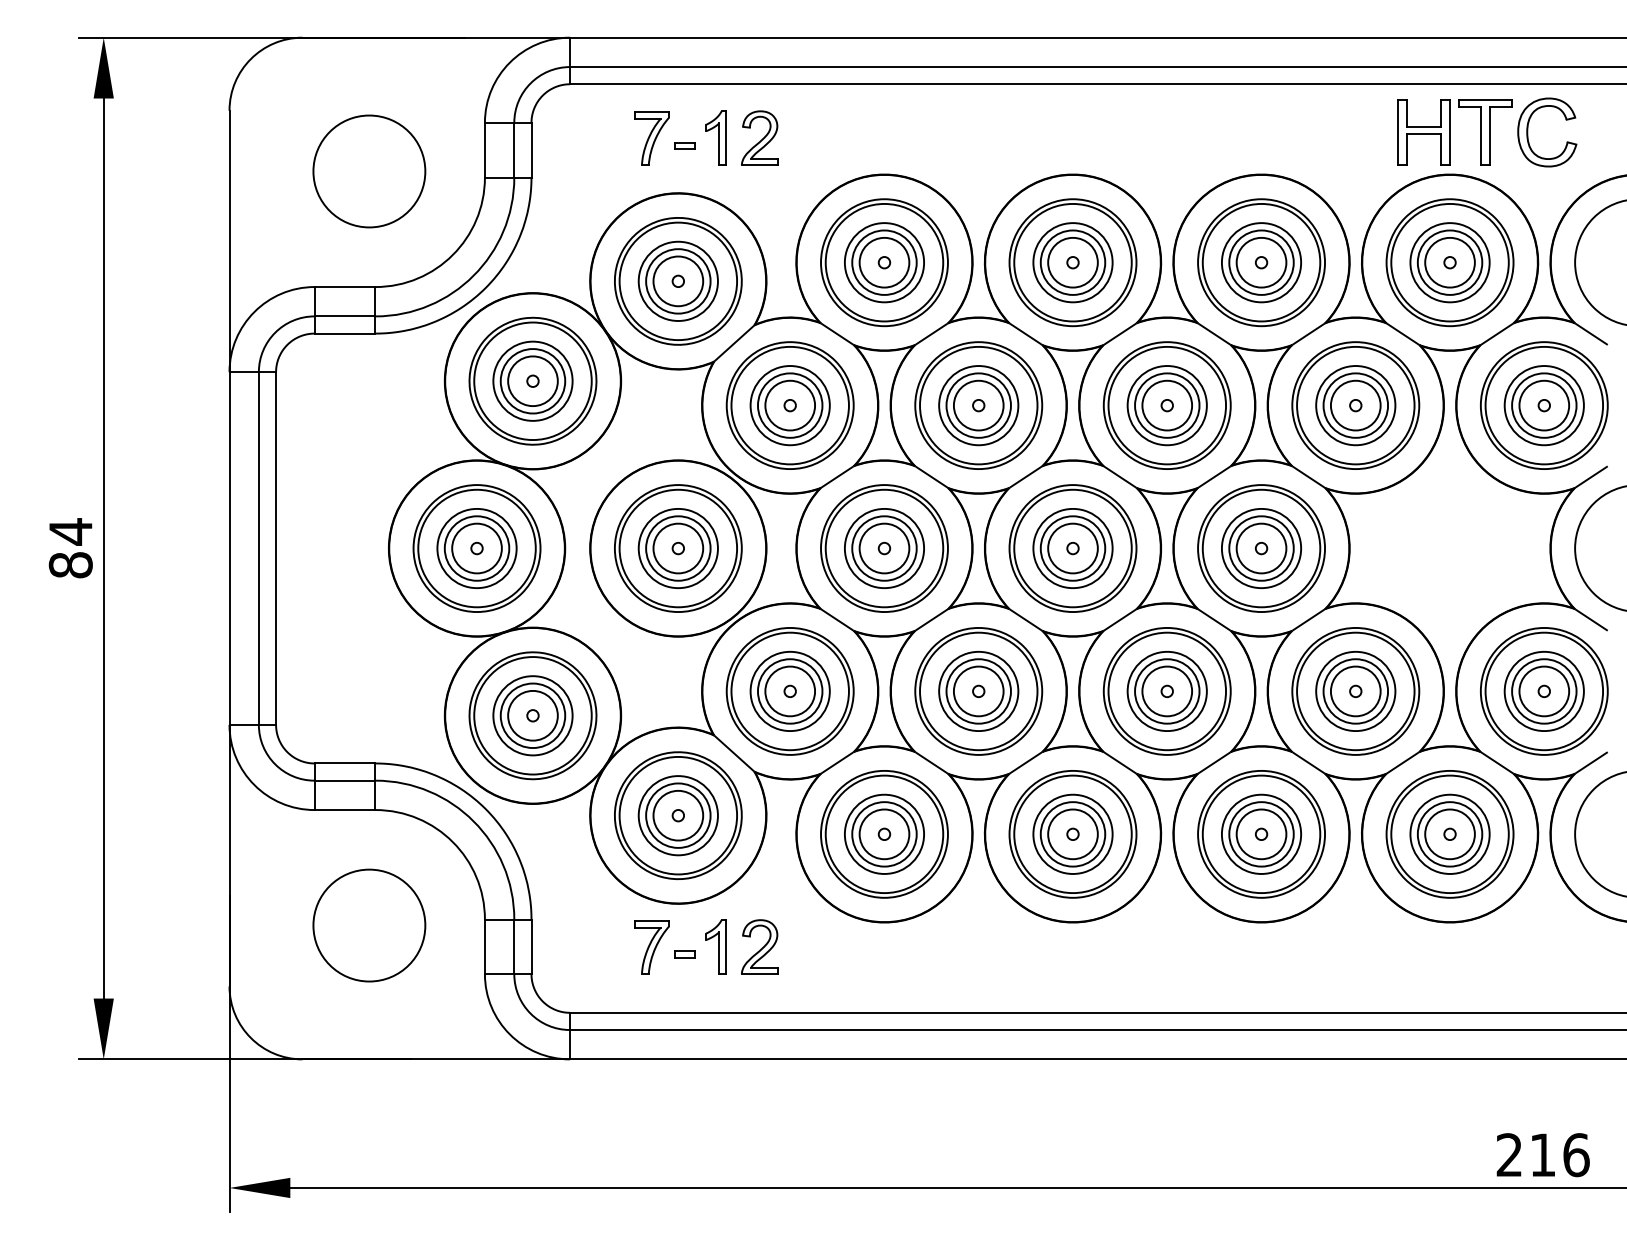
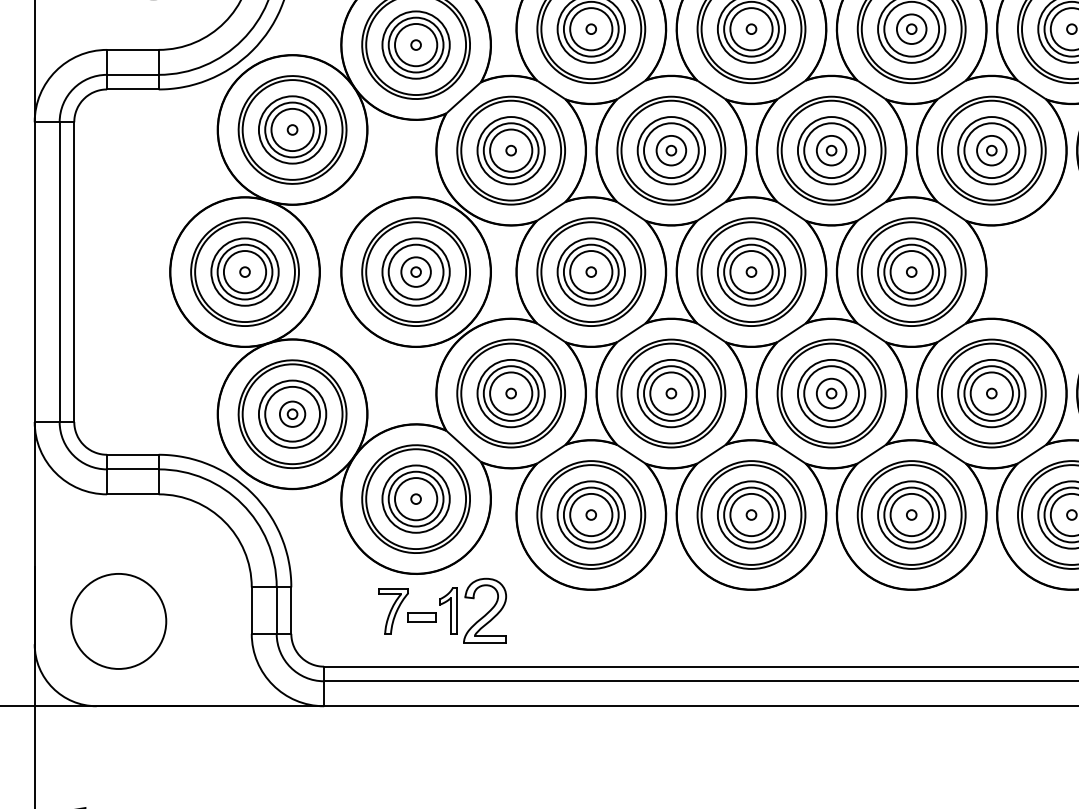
circle: (1261, 262) -> (911, 29), size x0.7
circle: (978, 405) -> (671, 150), size x0.7
circle: (1167, 405) -> (831, 150), size x0.7
circle: (1355, 405) -> (991, 150), size x0.7
circle: (678, 548) -> (416, 272), size x0.7
circle: (1167, 691) -> (831, 393), size x0.7
circle: (532, 715) -> (292, 414), size x0.6
circle: (369, 925) -> (118, 621), moved
part: (759, 946) -> (485, 610), size x1.4
part: (684, 954) -> (421, 617), size x1.6

